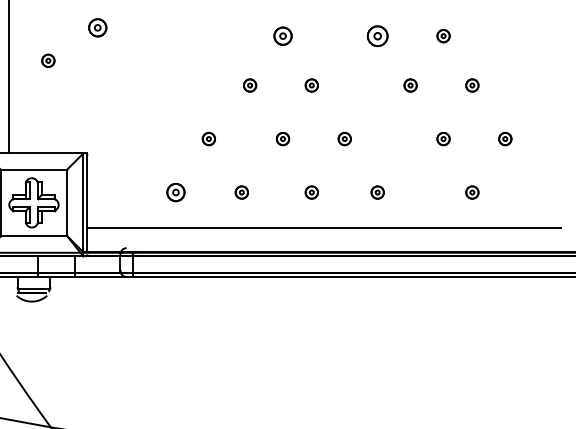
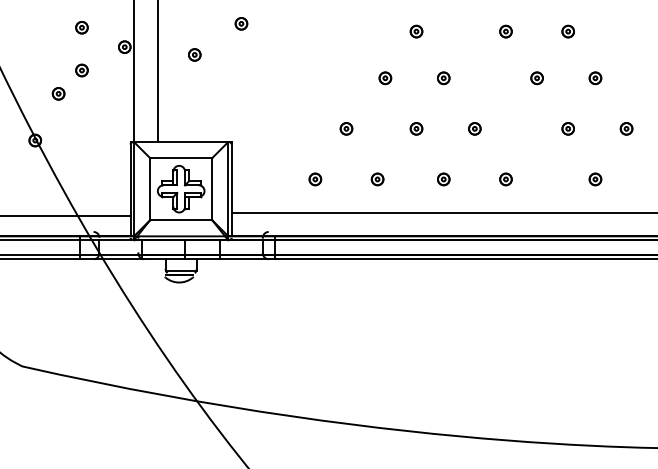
part: (97, 27) -> (241, 23), size x0.71
part: (283, 36) -> (416, 31), size x0.71
part: (377, 36) -> (505, 31), size x0.62
part: (176, 192) -> (315, 179), size x0.71

